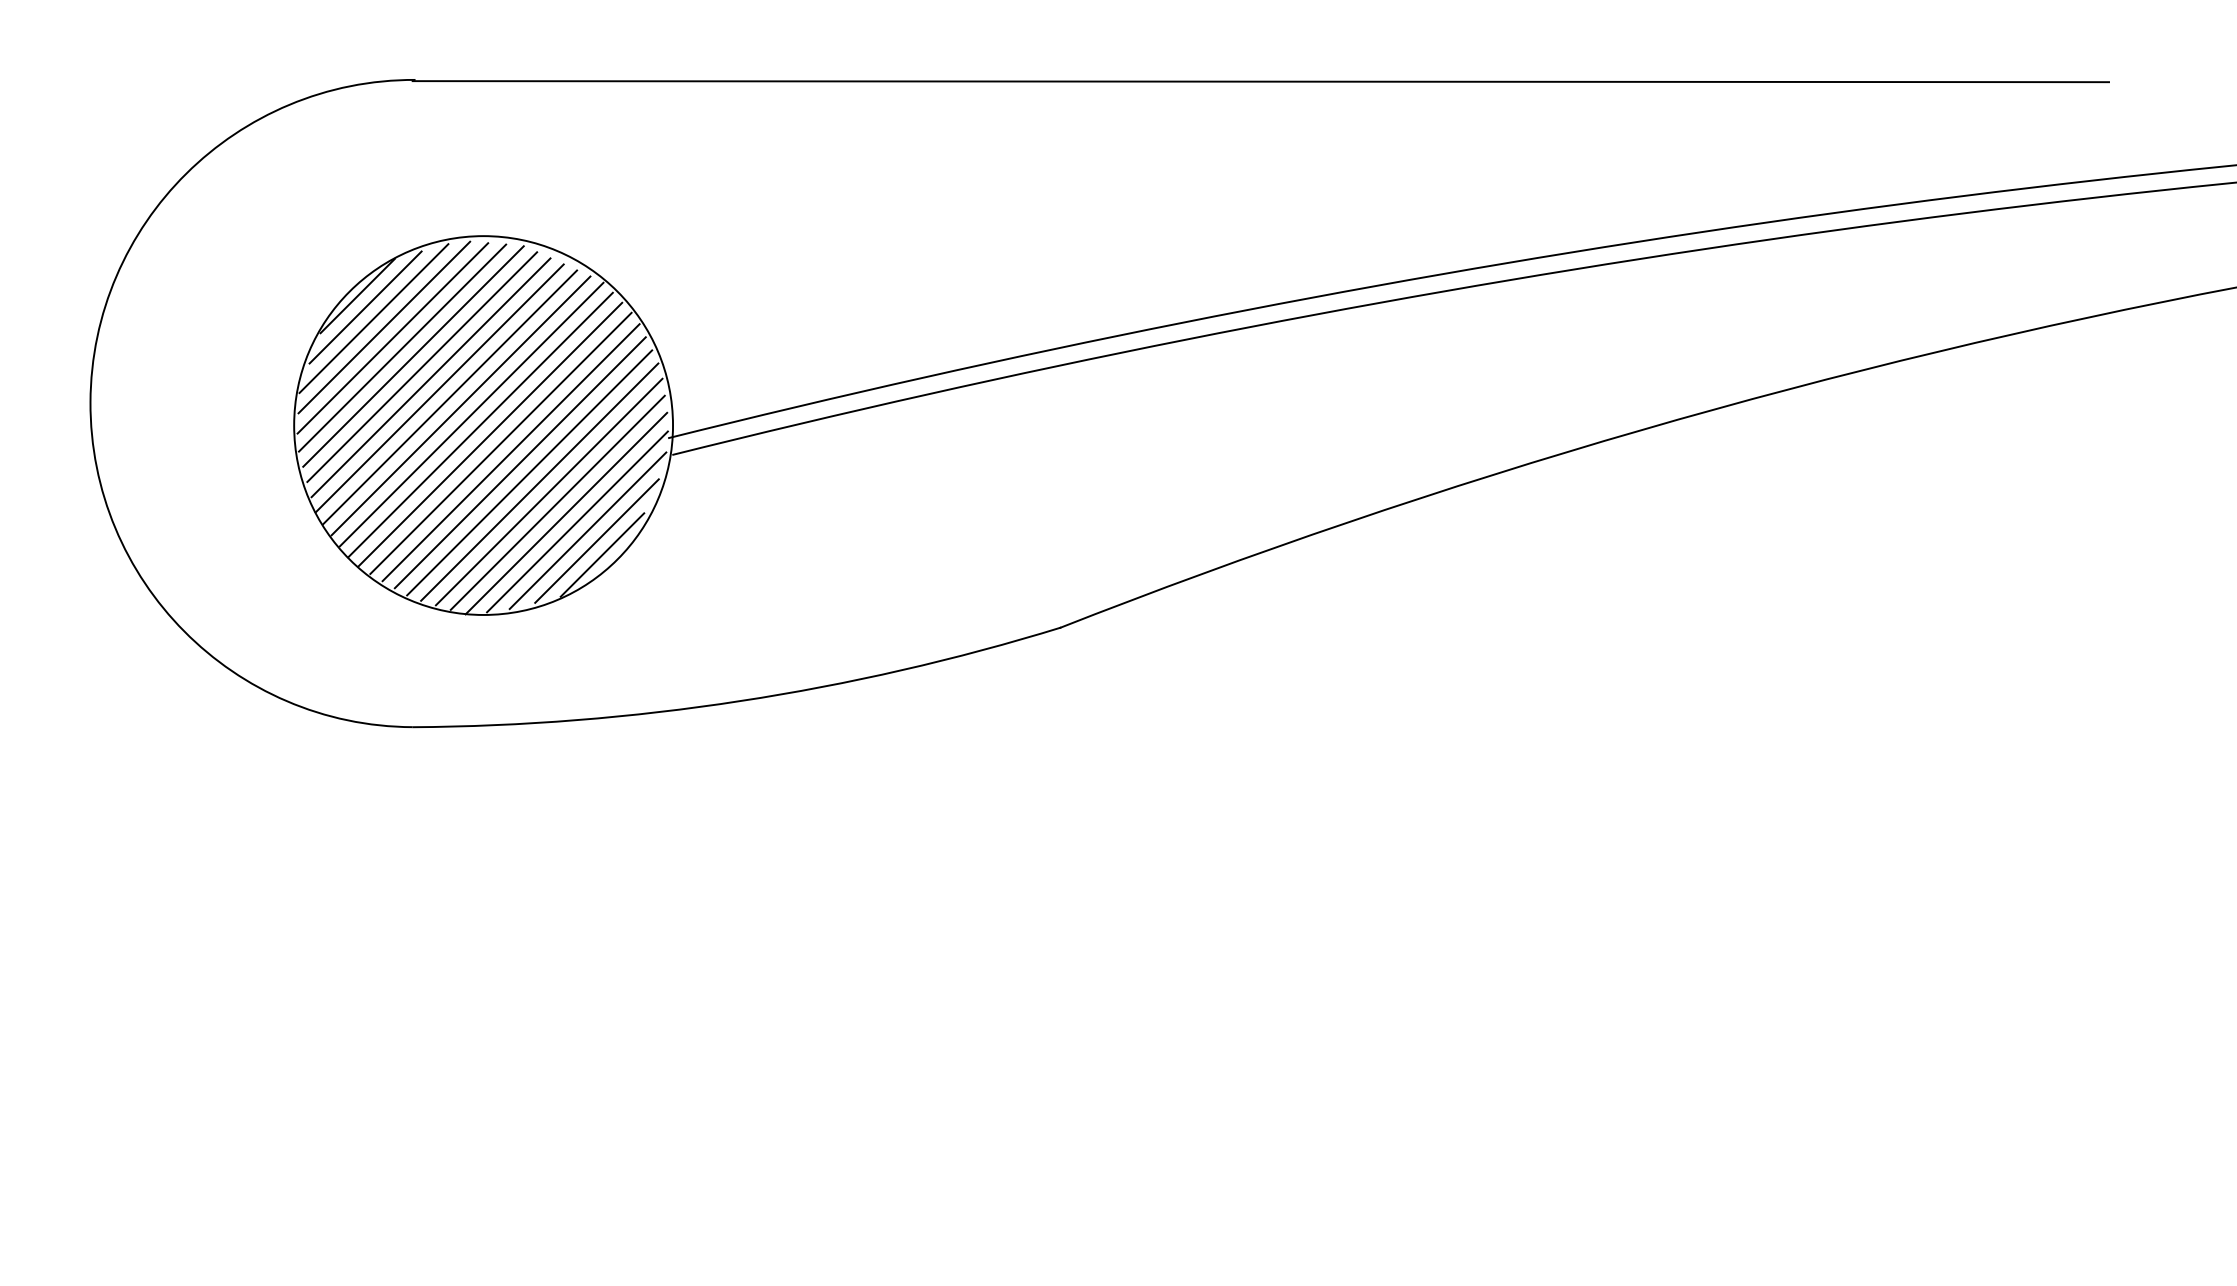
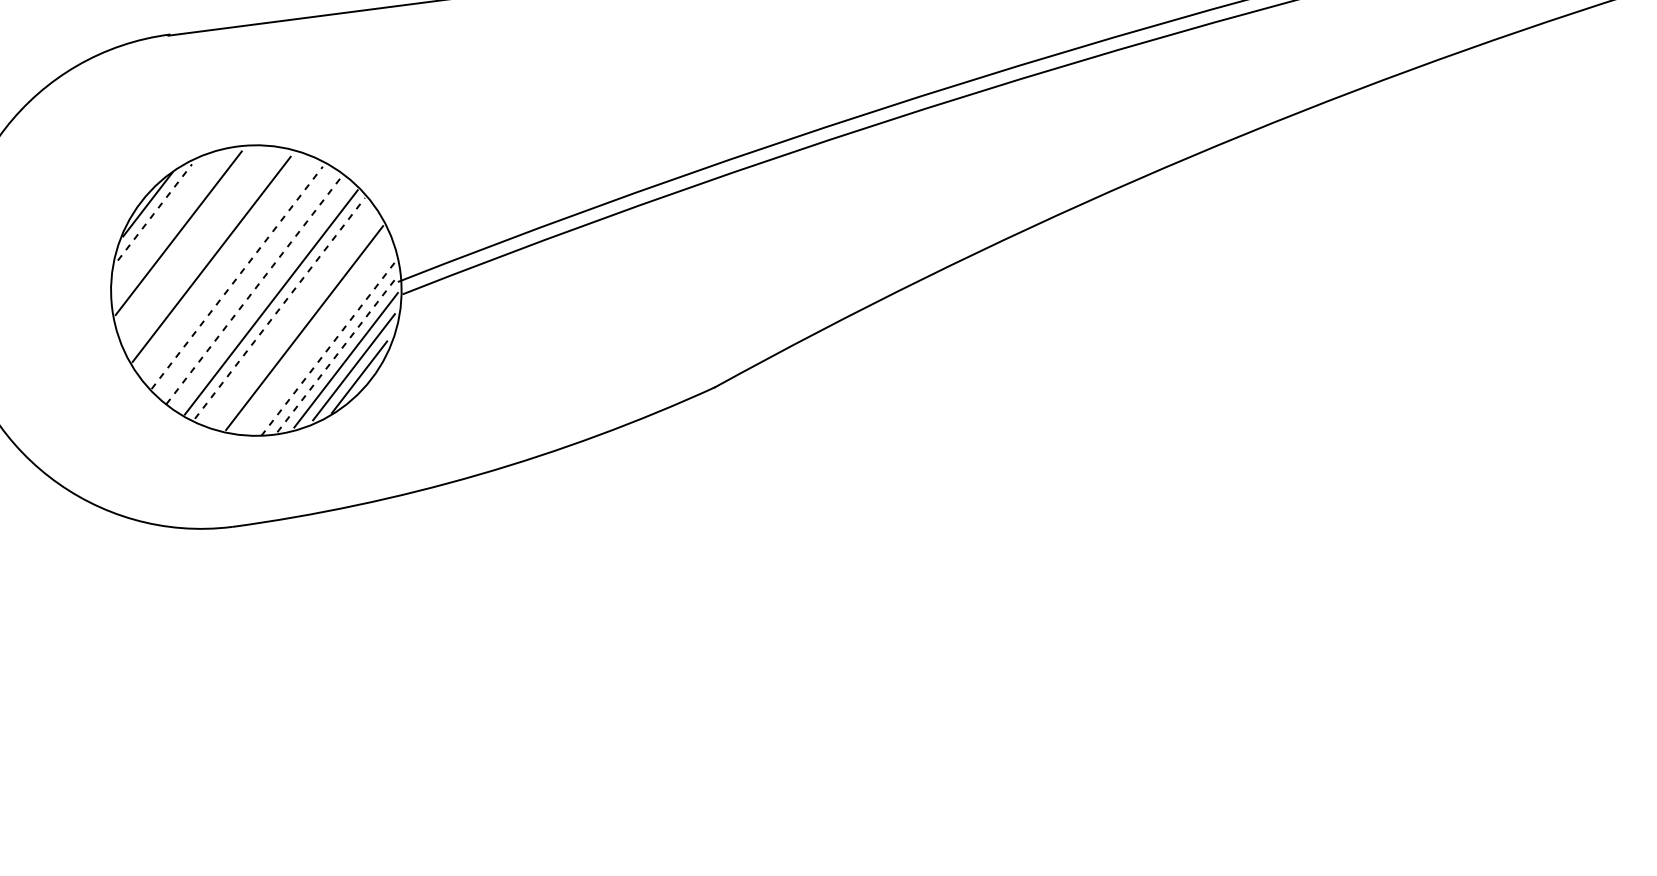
line: (365, 307) -> (154, 212), solid -> dashed
line: (373, 318) -> (162, 220), removed
line: (384, 327) -> (171, 225), removed
line: (402, 347) -> (186, 239), removed
line: (413, 356) -> (196, 244), removed
line: (422, 367) -> (204, 252), removed
line: (439, 388) -> (219, 266), removed
line: (450, 397) -> (228, 272), removed
line: (461, 405) -> (237, 277), solid -> dashed
line: (471, 414) -> (246, 283), removed
line: (480, 424) -> (253, 290), solid -> dashed
line: (490, 434) -> (262, 296), removed
line: (511, 452) -> (280, 308), solid -> dashed
line: (519, 462) -> (287, 315), removed
line: (529, 472) -> (295, 321), removed
line: (548, 491) -> (312, 334), removed
line: (557, 502) -> (320, 341), removed
line: (566, 513) -> (328, 349), solid -> dashed
line: (577, 521) -> (337, 354), solid -> dashed

